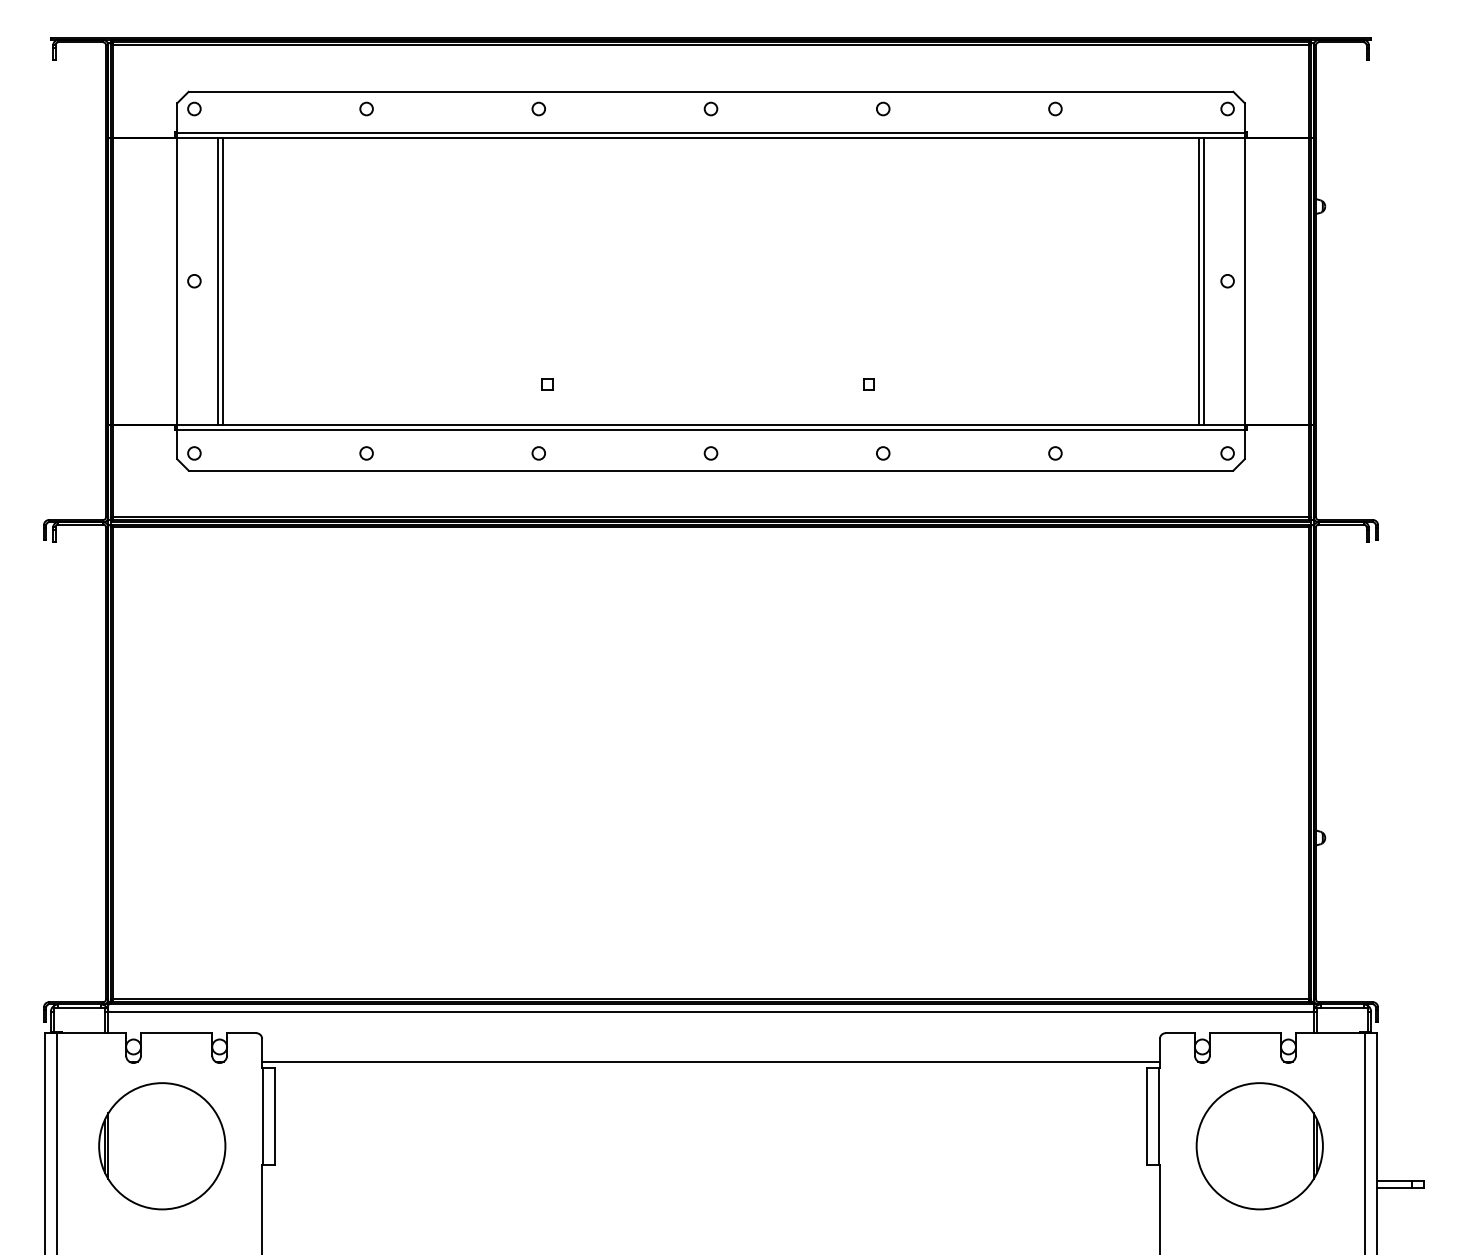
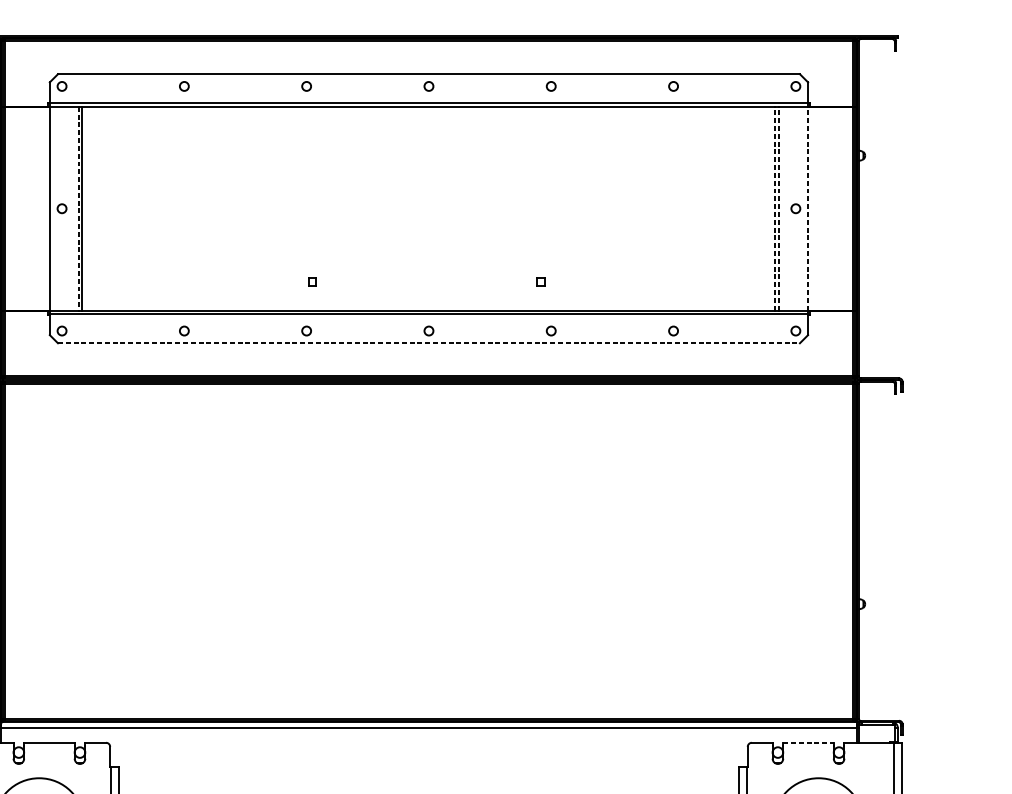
line: (218, 281) -> (79, 208), solid -> dashed
line: (1198, 281) -> (775, 208), solid -> dashed
line: (1204, 281) -> (779, 208), solid -> dashed
line: (1244, 281) -> (807, 208), solid -> dashed
line: (711, 470) -> (429, 343), solid -> dashed
line: (1245, 1033) -> (808, 743), solid -> dashed
line: (710, 1061) -> (428, 762), removed

